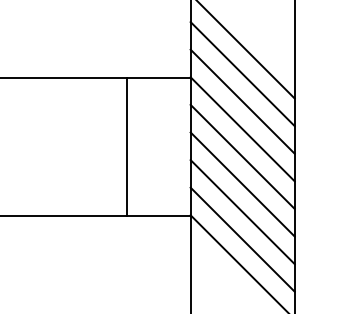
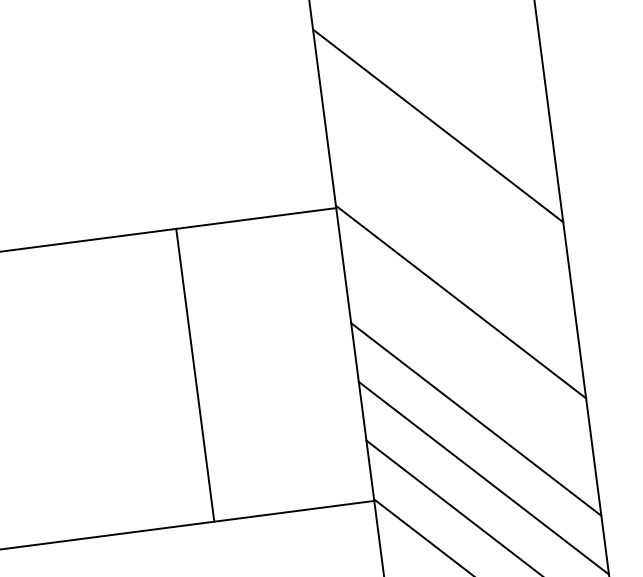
line: (242, 74) -> (445, 185), removed
line: (242, 101) -> (452, 242), removed
line: (127, 147) -> (195, 375), moved
line: (242, 156) -> (468, 359), removed

